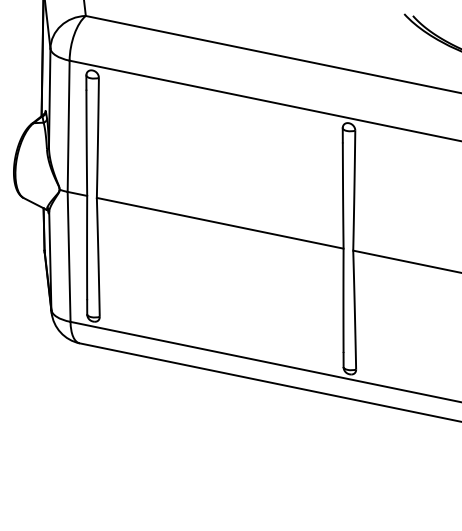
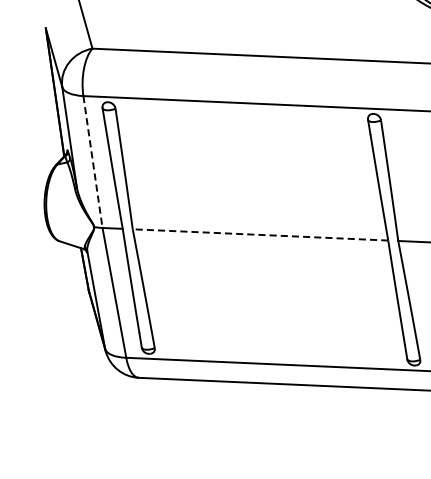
line: (68, 126) -> (92, 162), solid -> dashed
line: (220, 223) -> (260, 235), solid -> dashed

